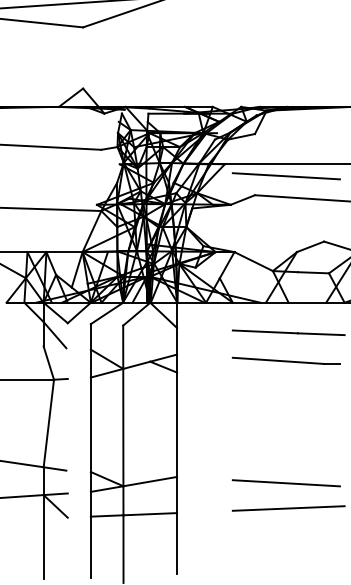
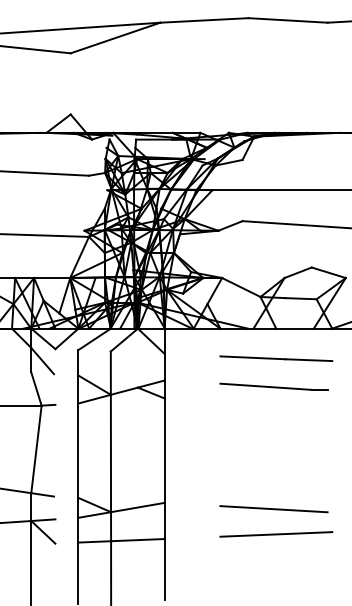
line: (285, 176) -> (273, 202), removed

